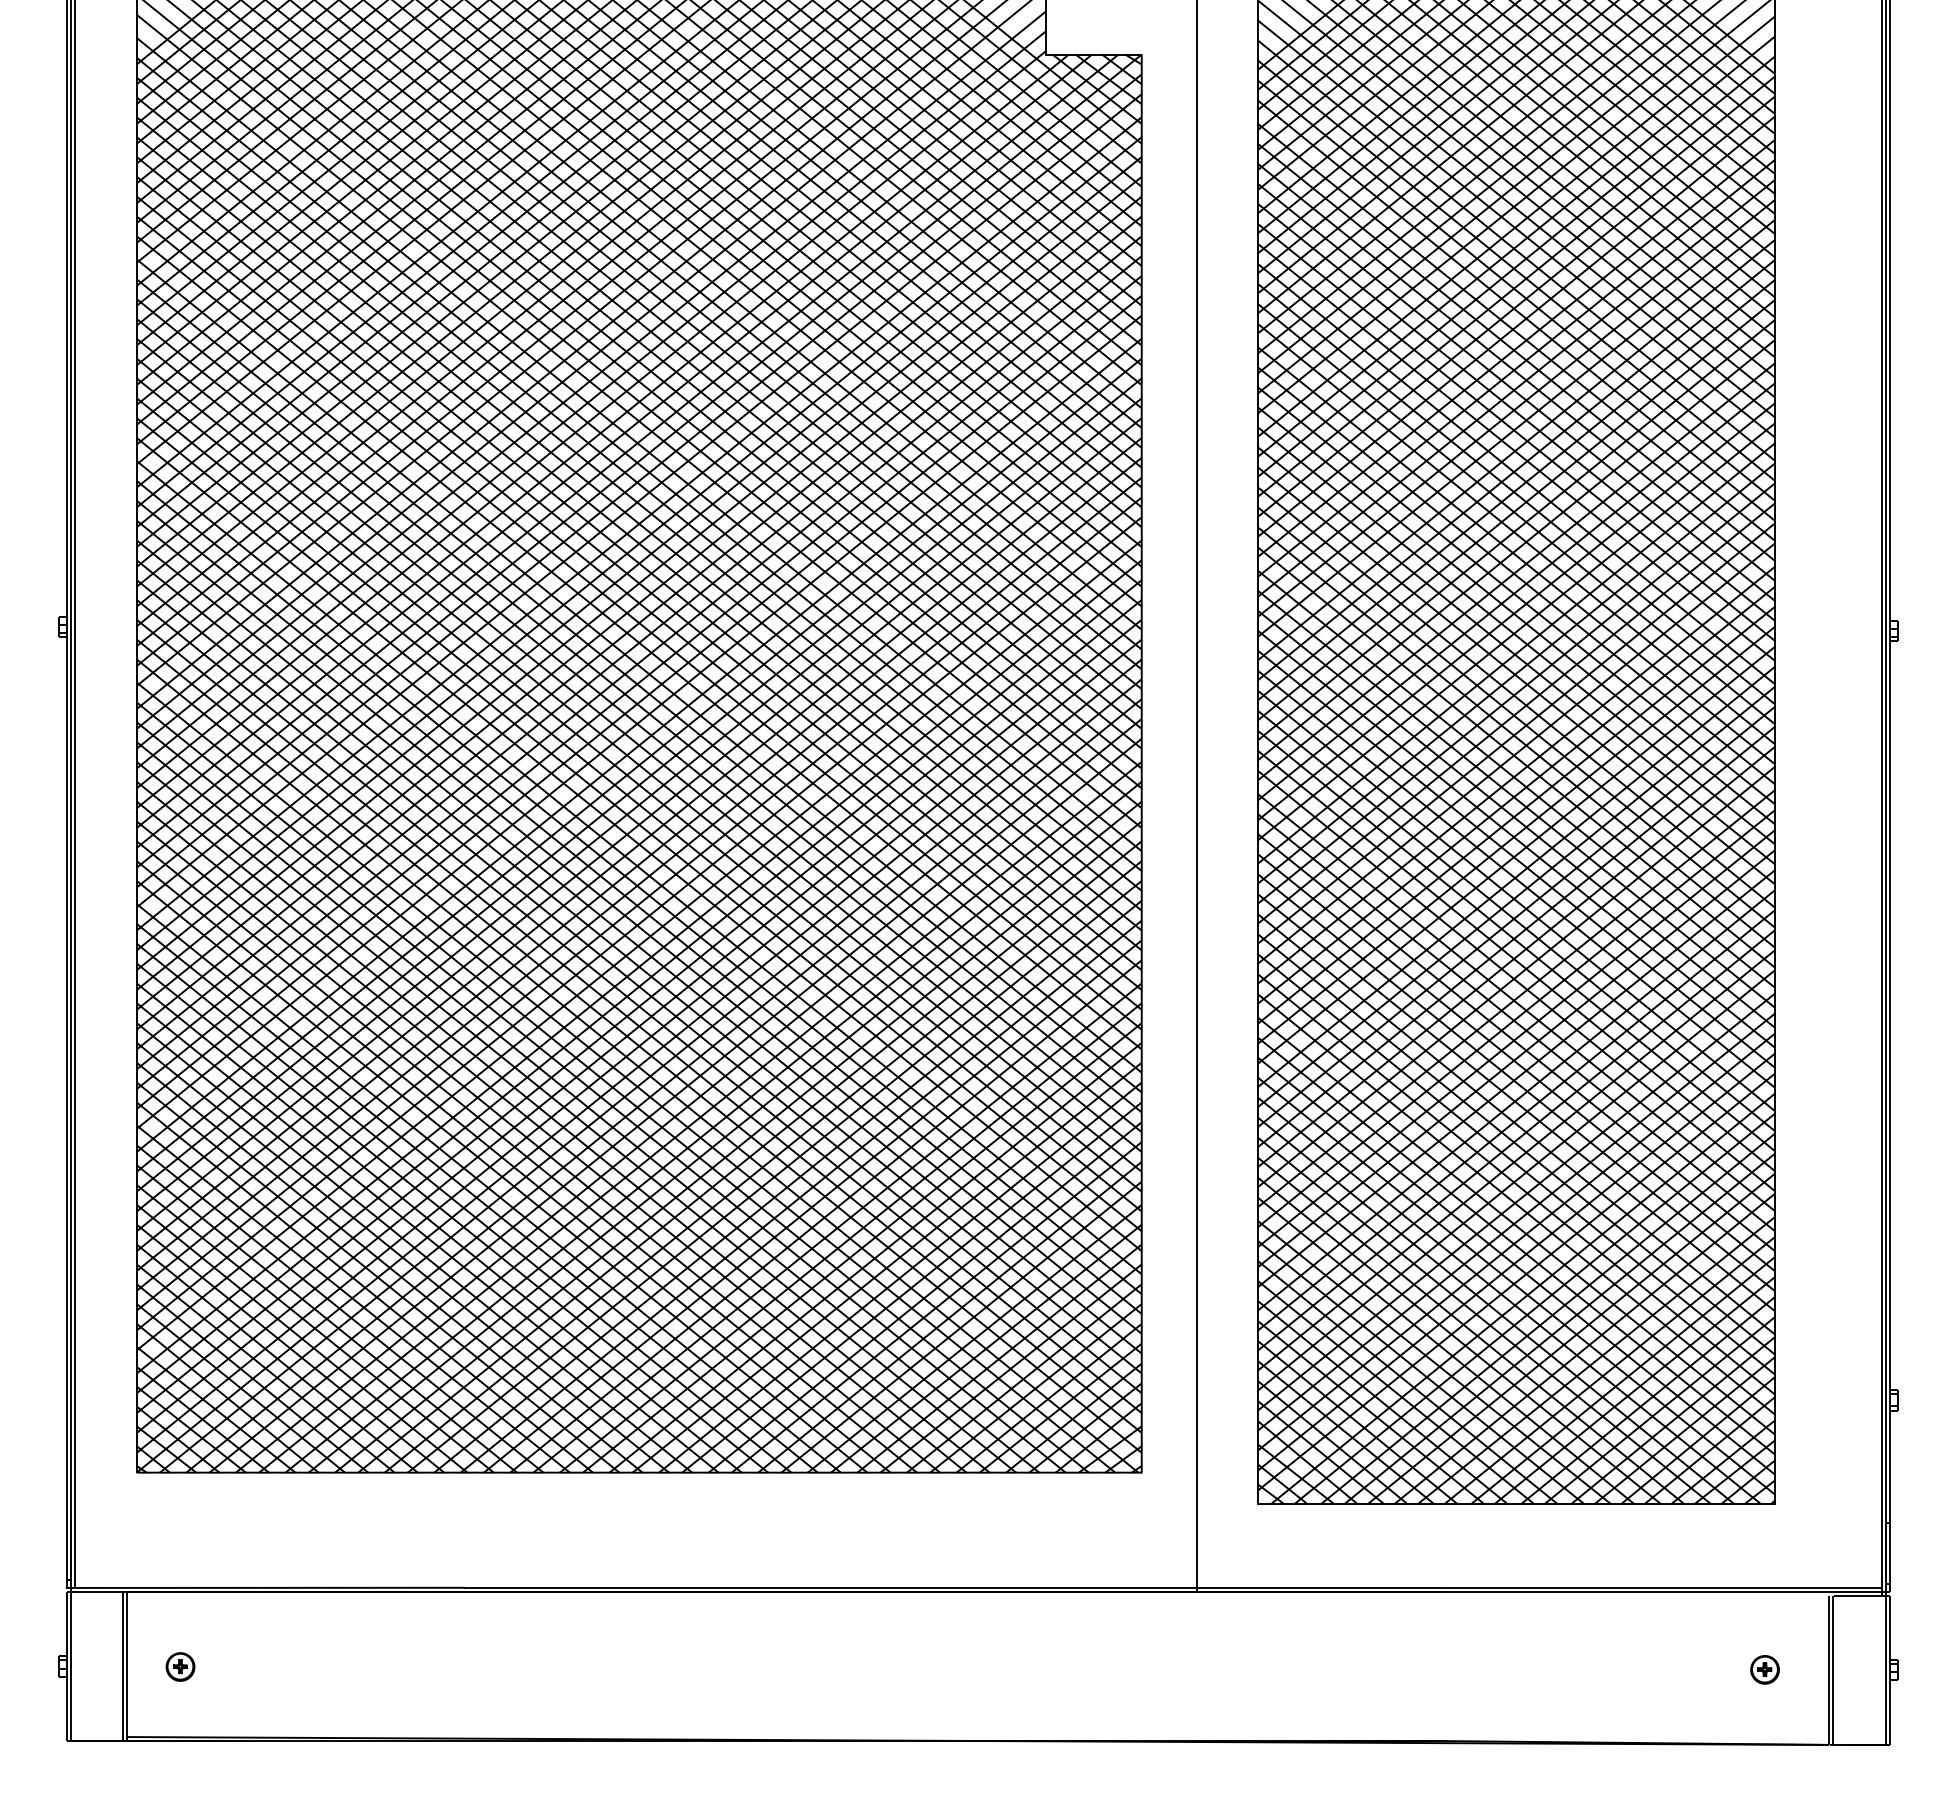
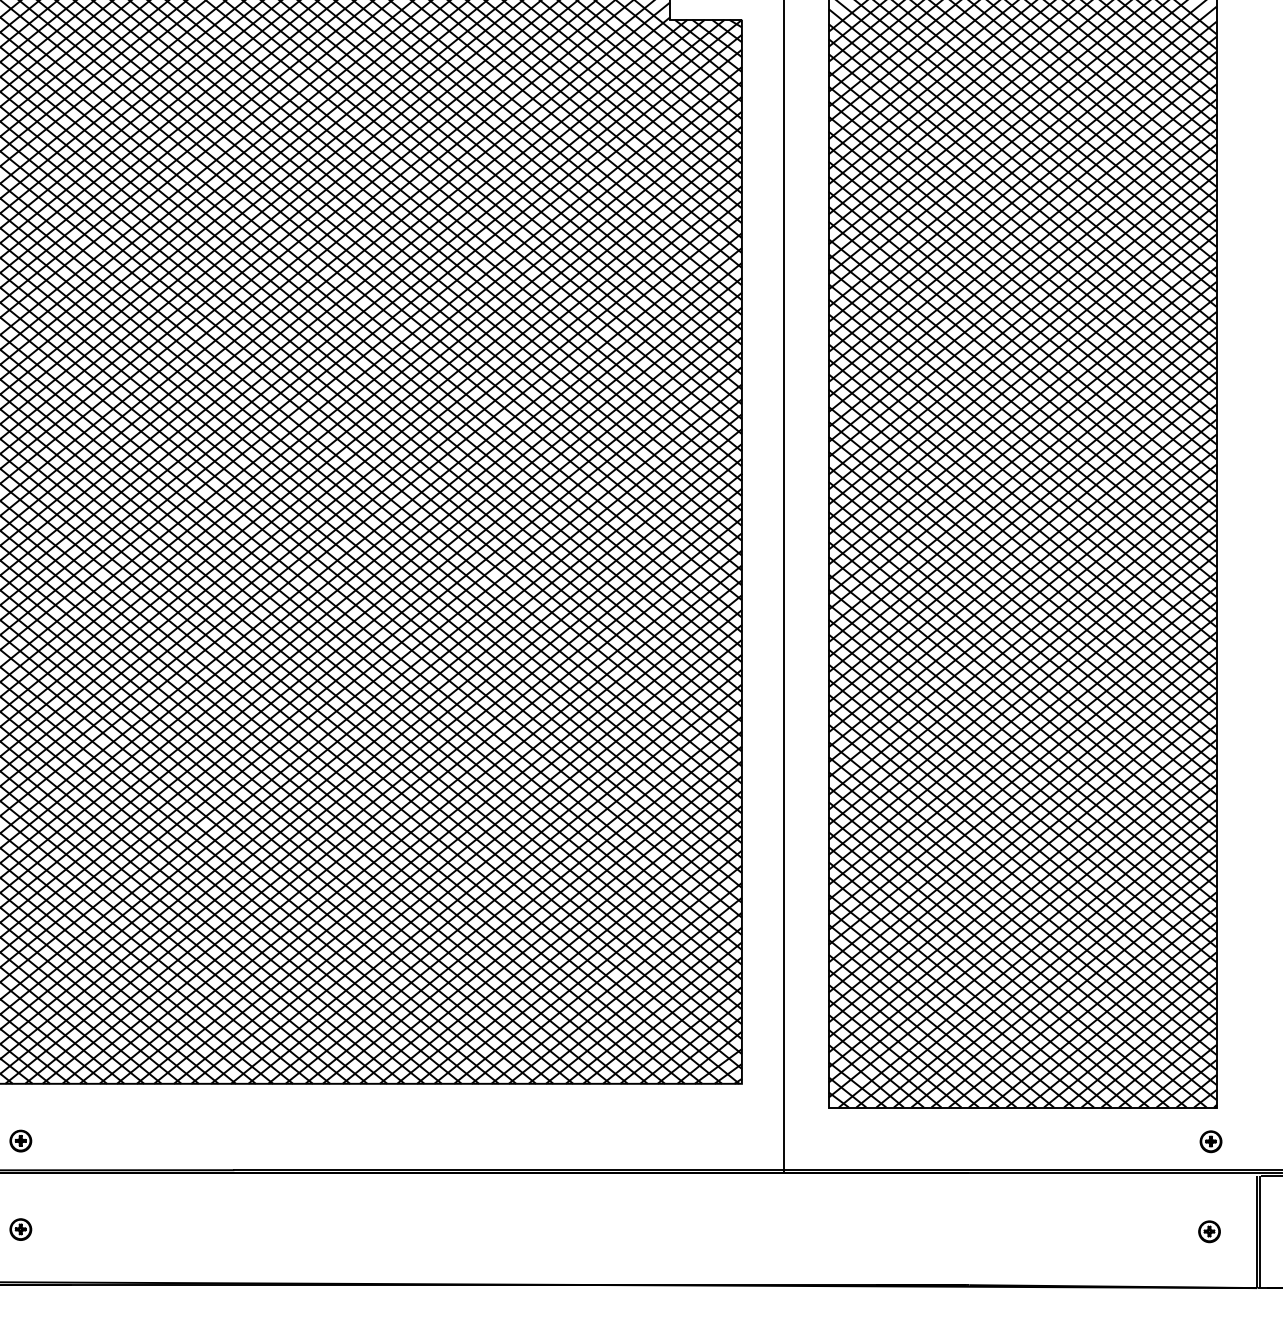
part: (180, 1548) -> (20, 1140), added
part: (1766, 1549) -> (1210, 1141), added

